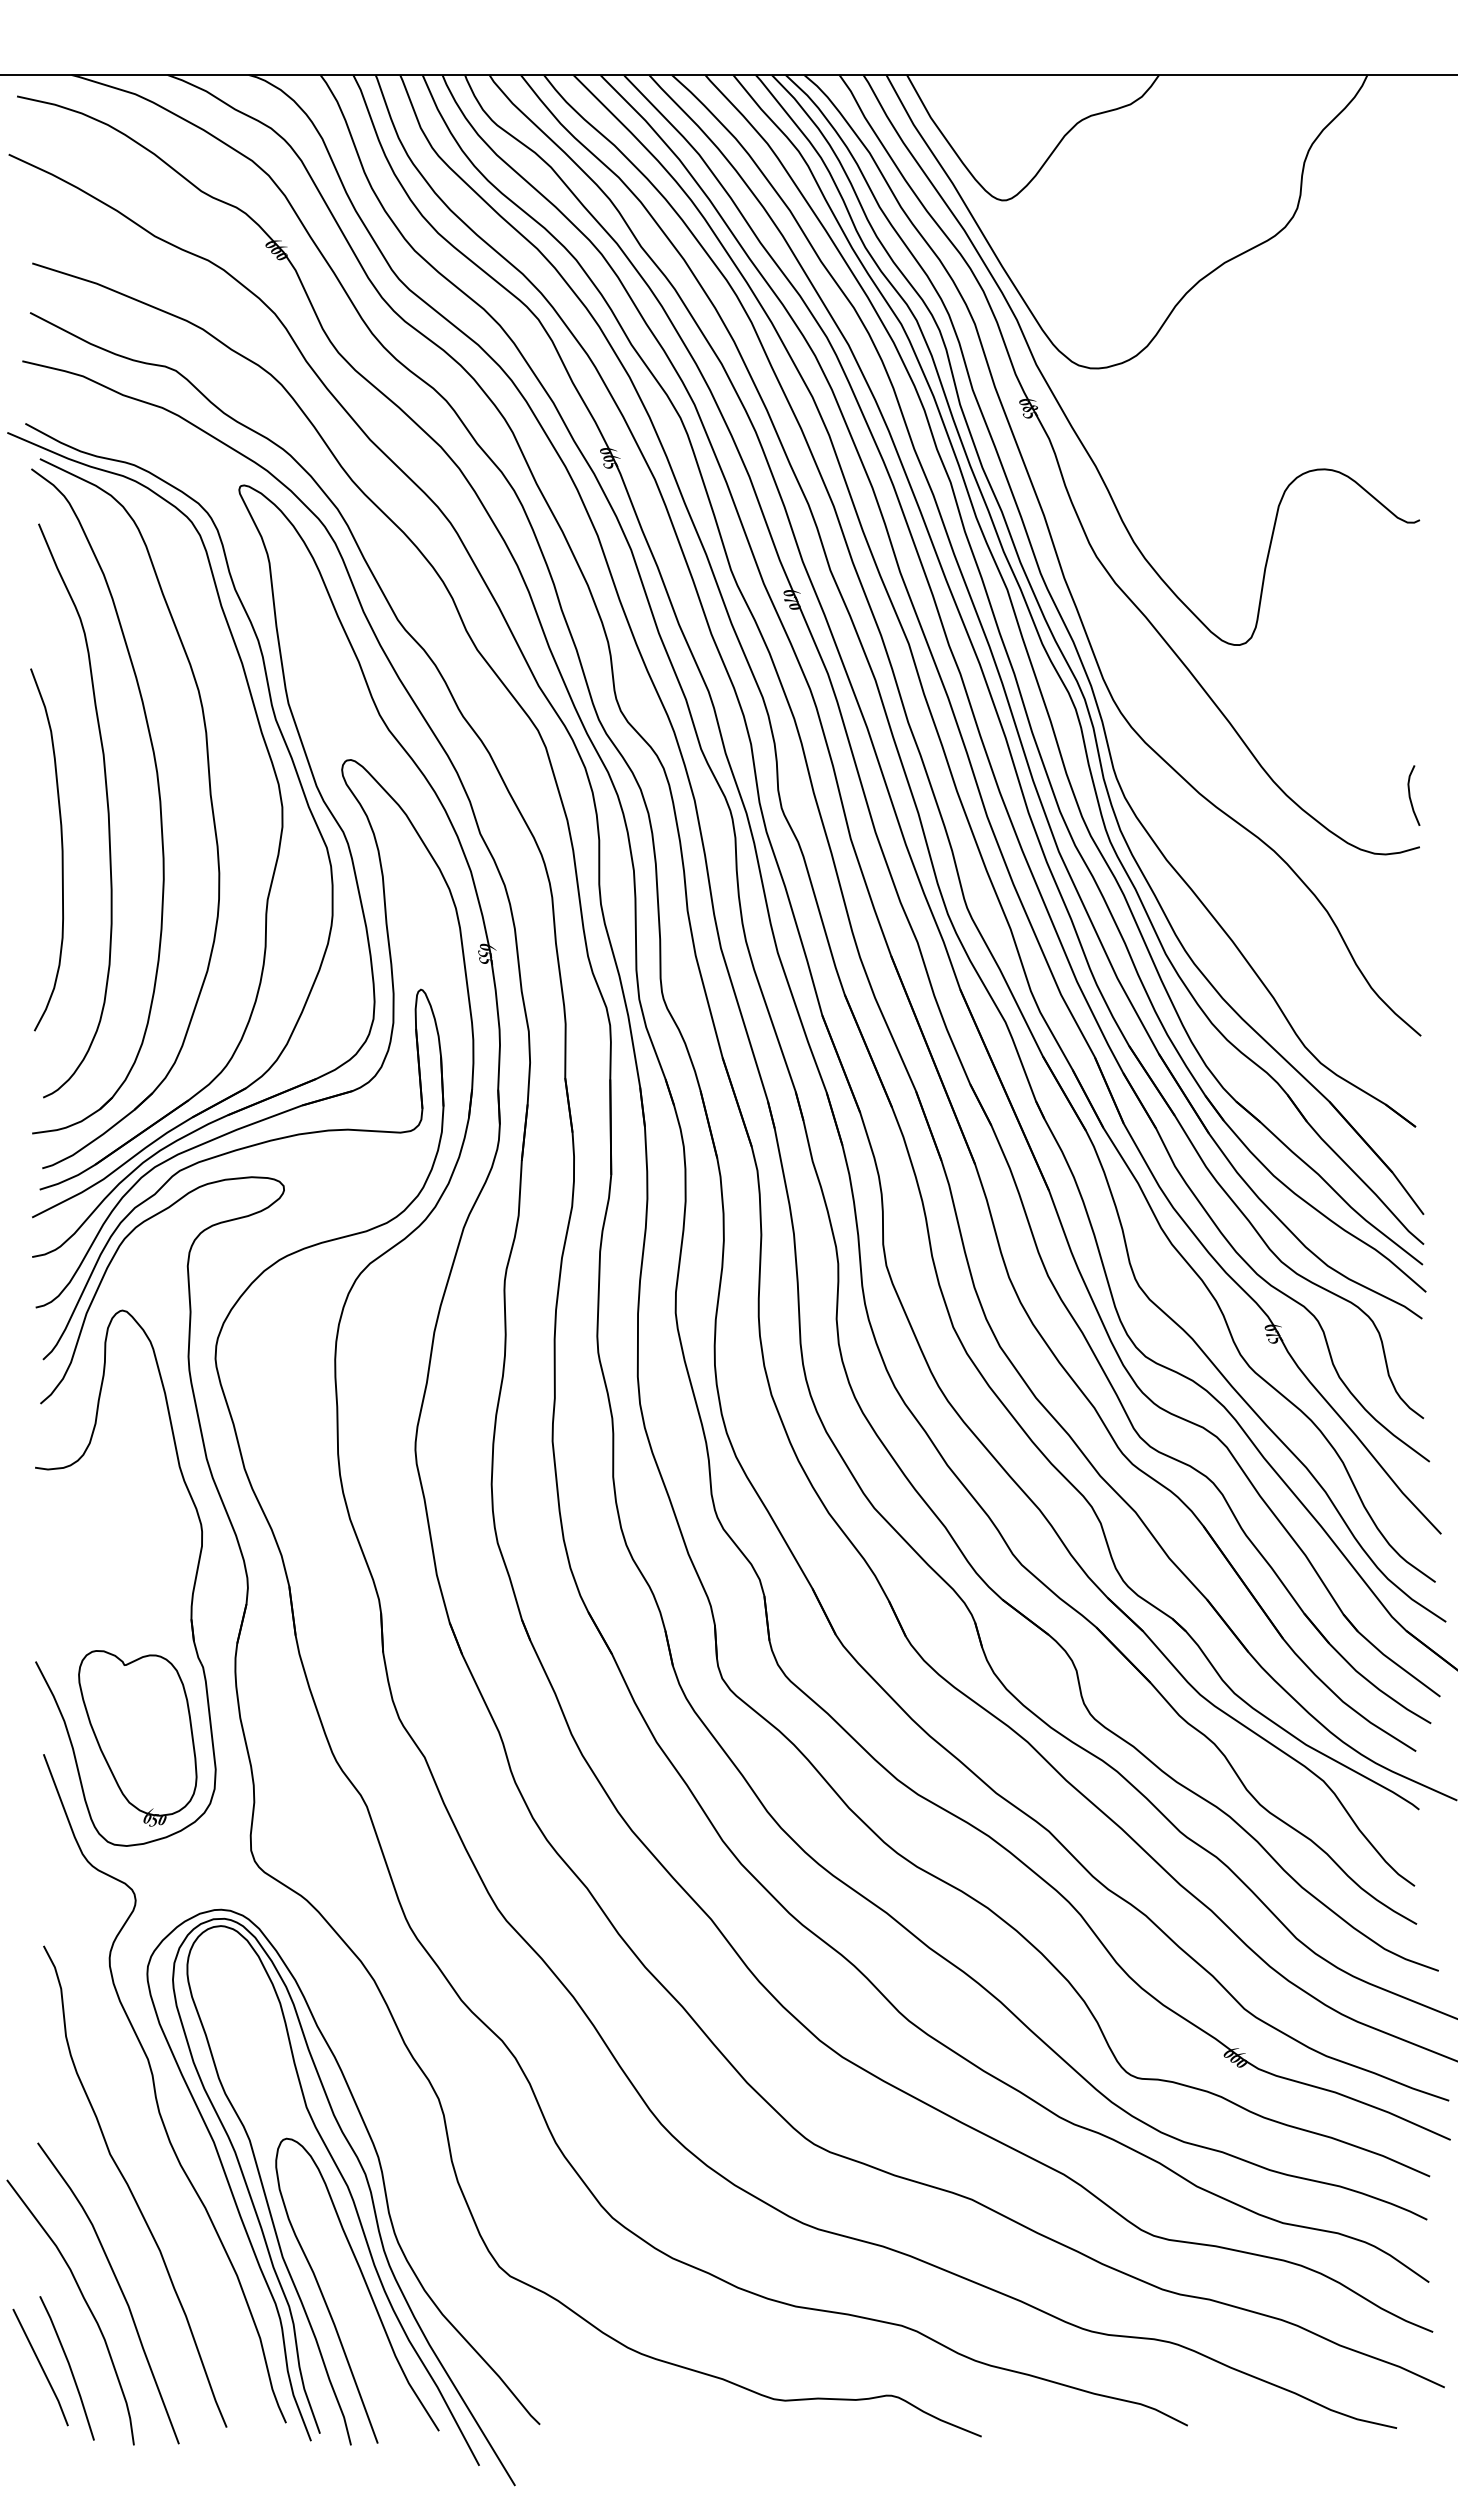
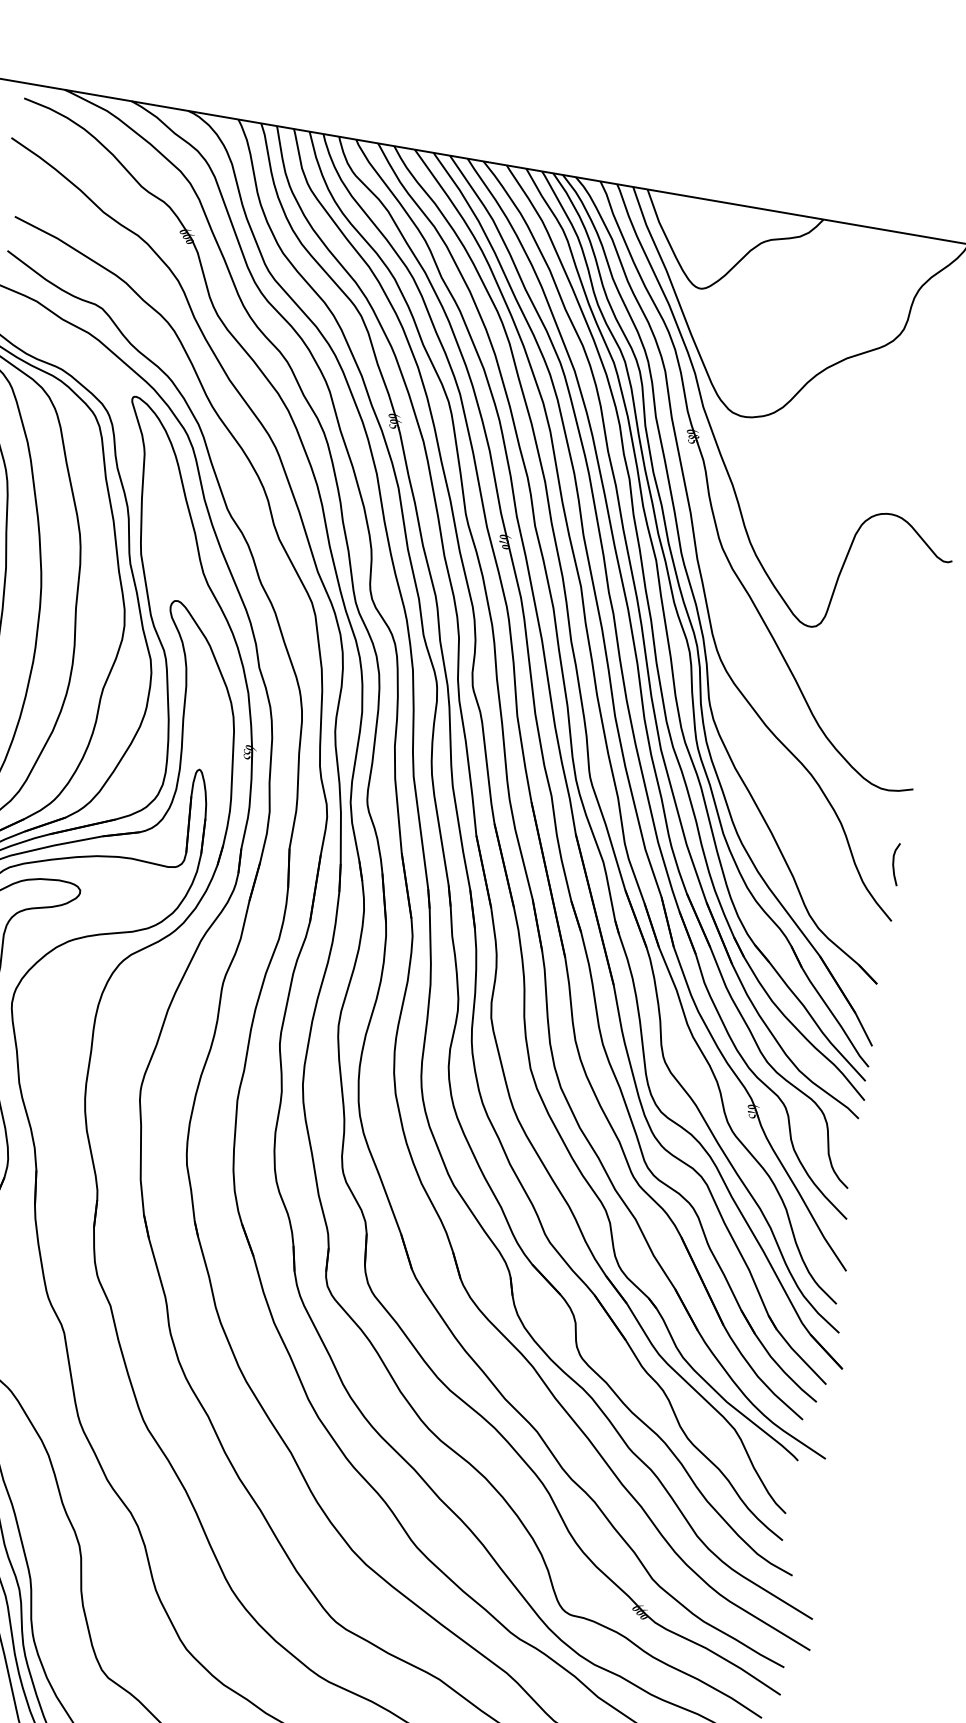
curve: (1410, 795) -> (893, 863), moved

